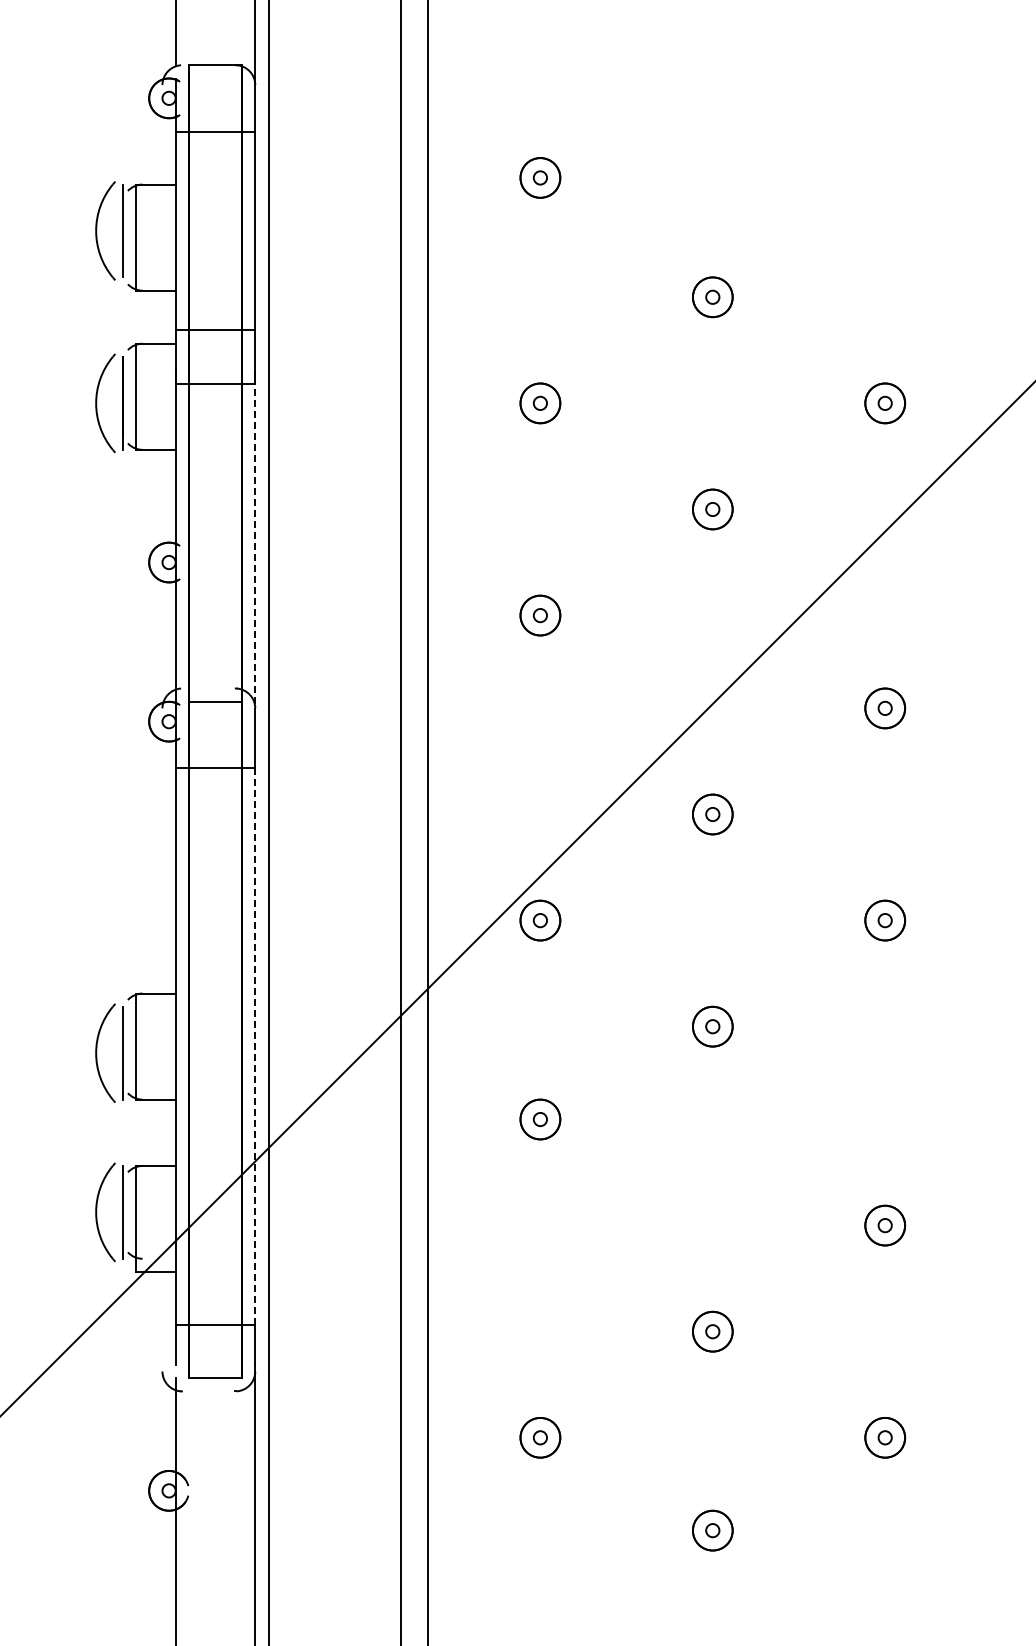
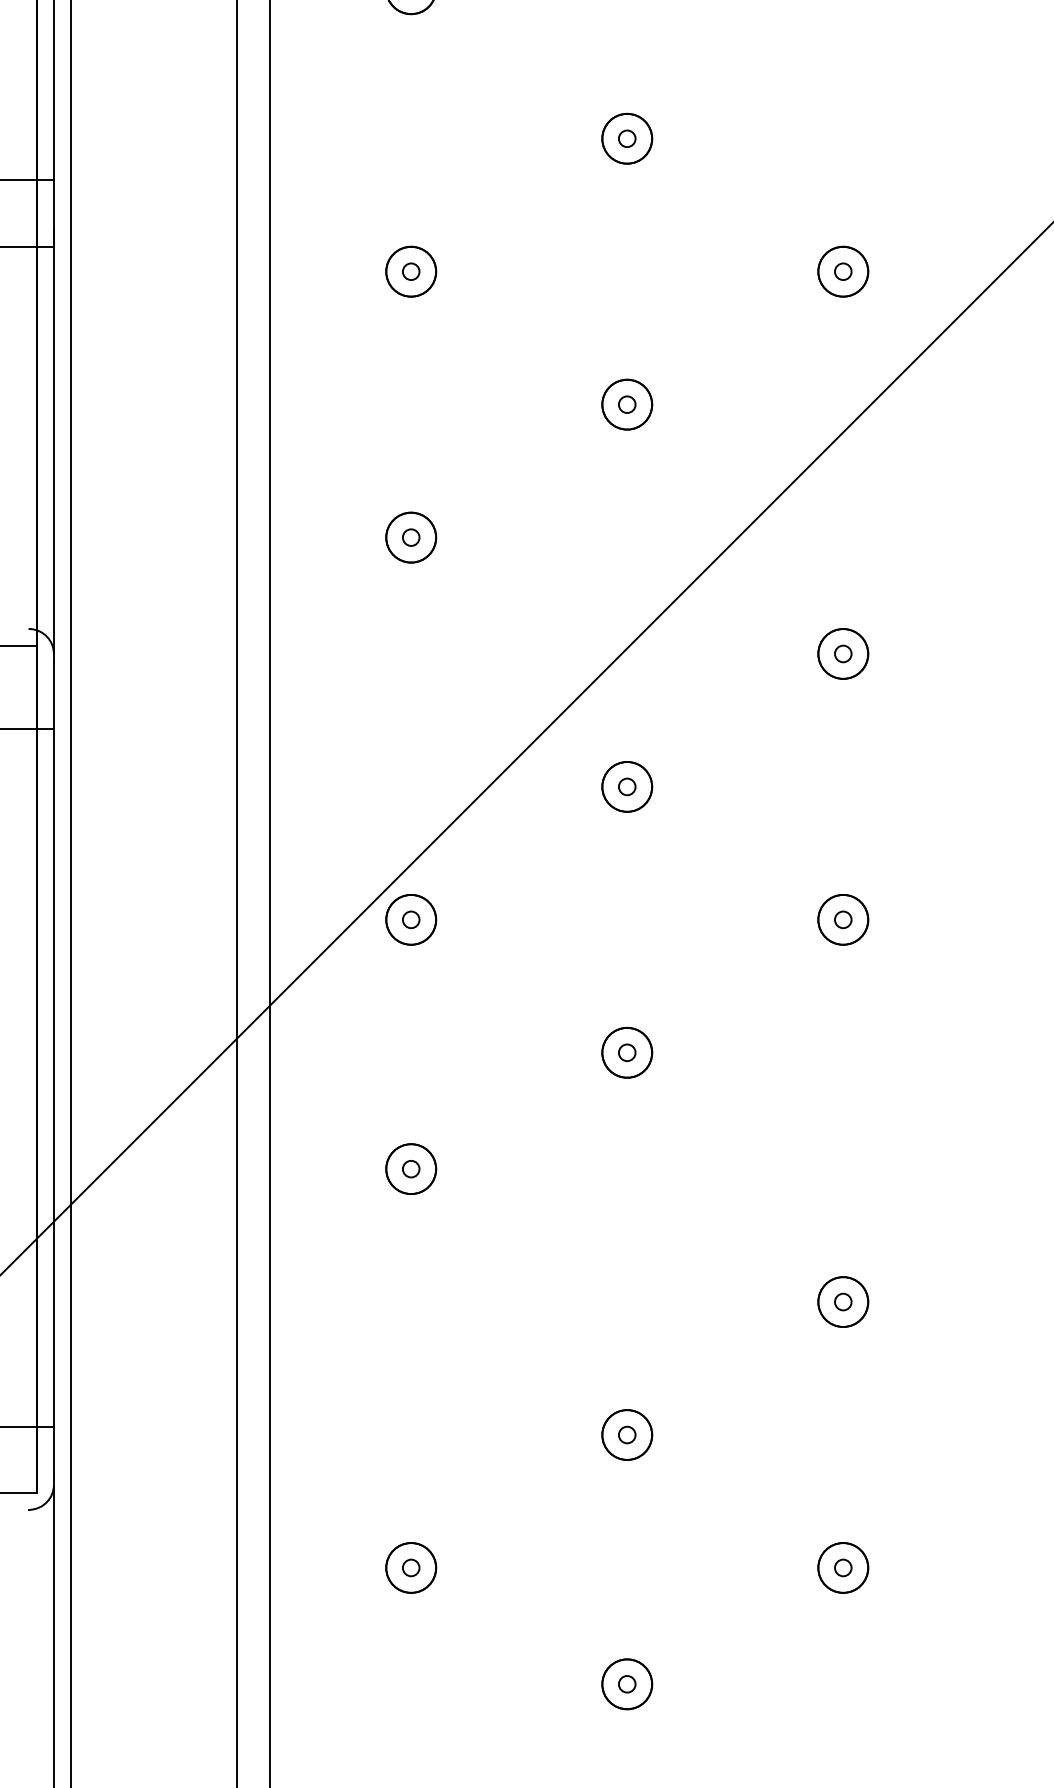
line: (255, 549) -> (54, 454), dashed -> solid
line: (255, 1046) -> (54, 1077), dashed -> solid

